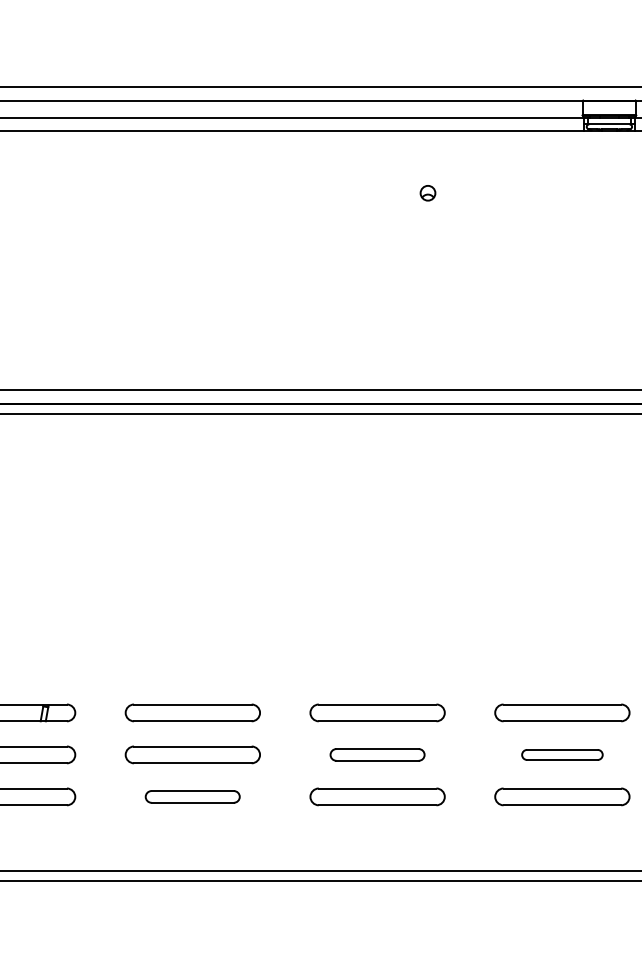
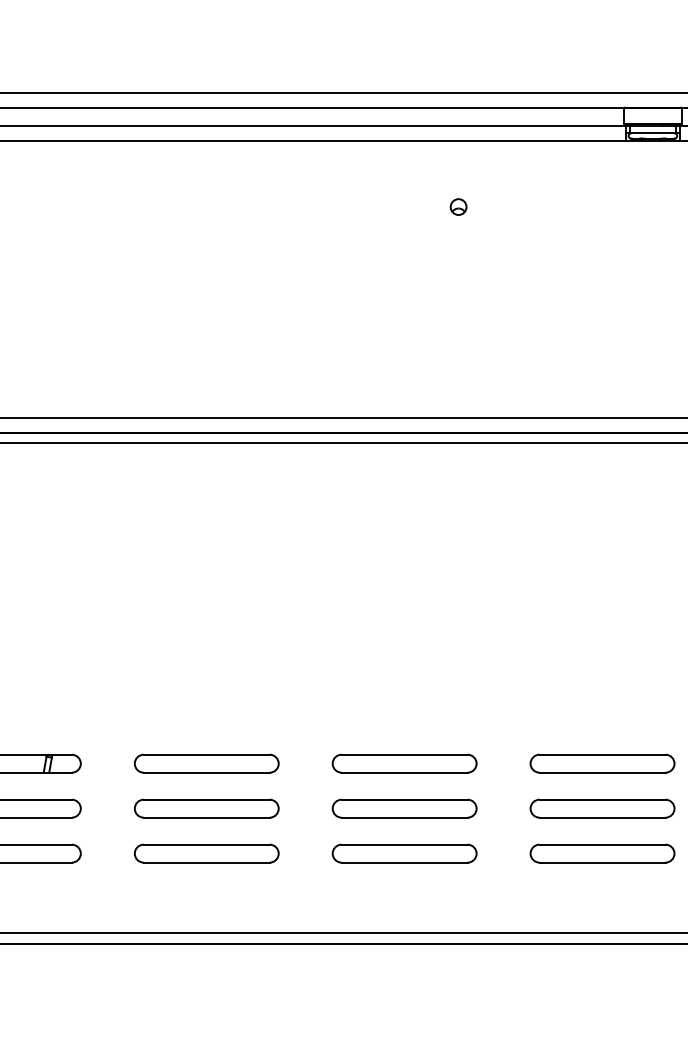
part: (377, 754) -> (404, 808), size x1.43
part: (562, 754) -> (602, 808), size x1.67
part: (192, 796) -> (206, 853), size x1.43

